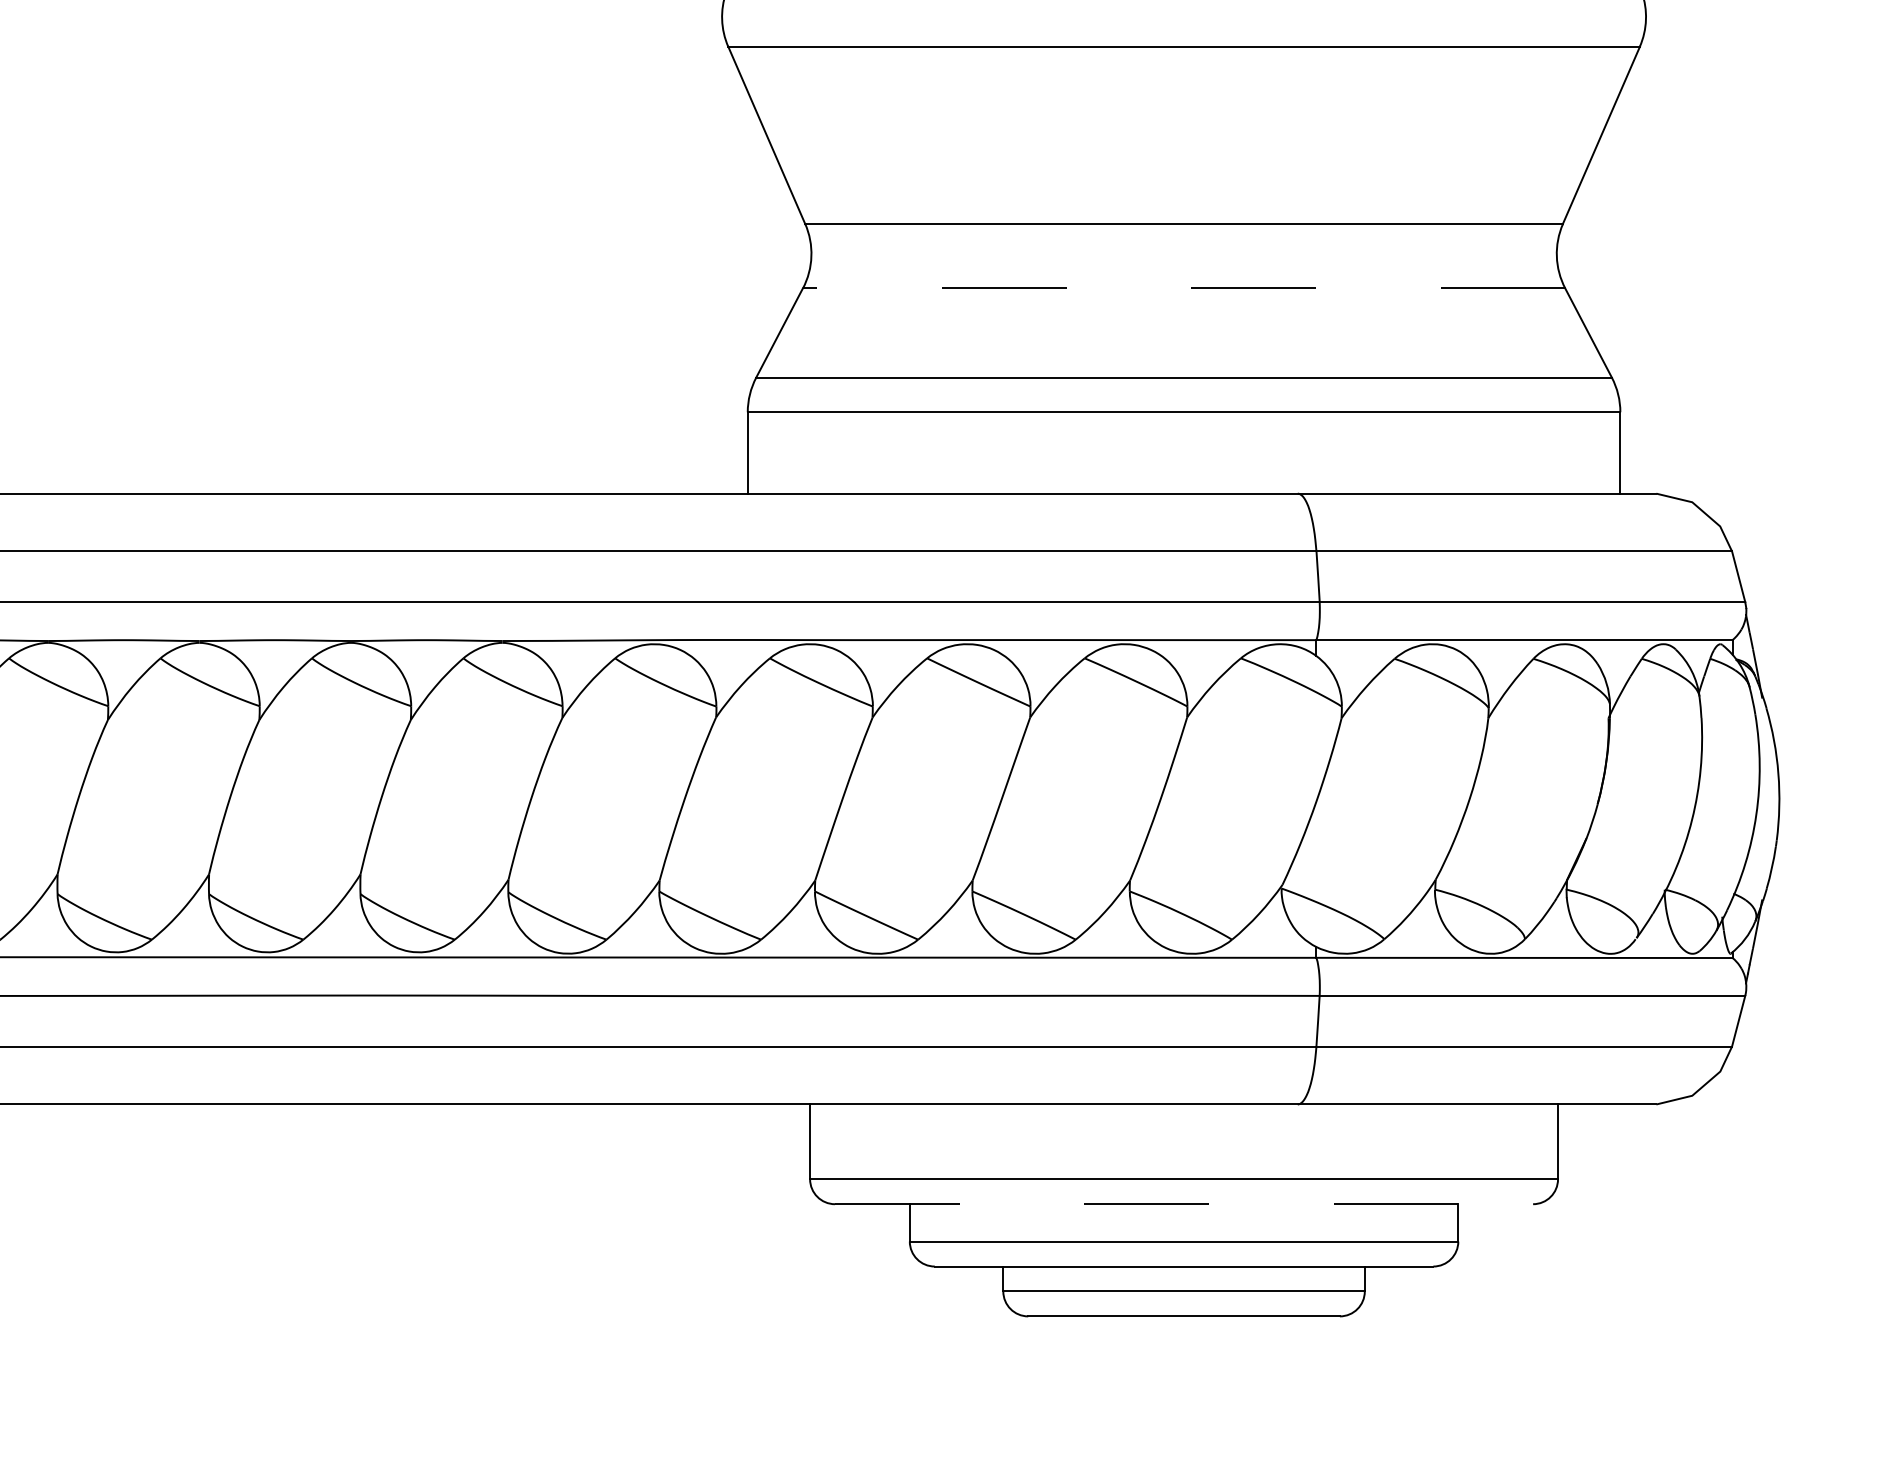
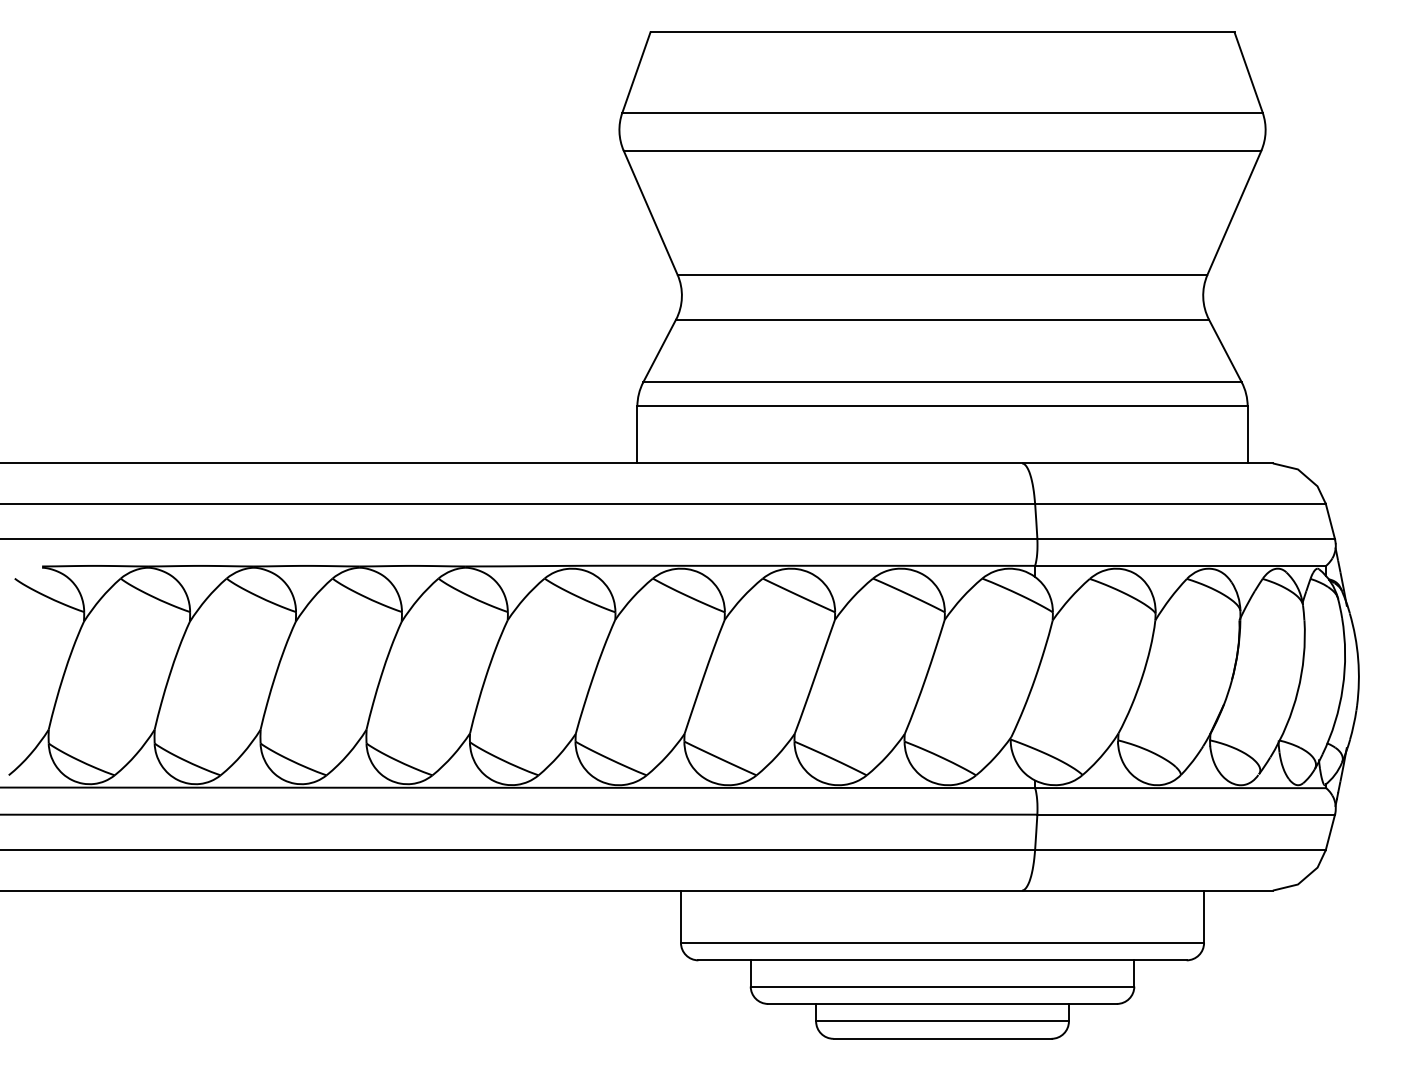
line: (1184, 287) -> (942, 319), dashed -> solid
line: (1185, 1204) -> (943, 960), dashed -> solid

